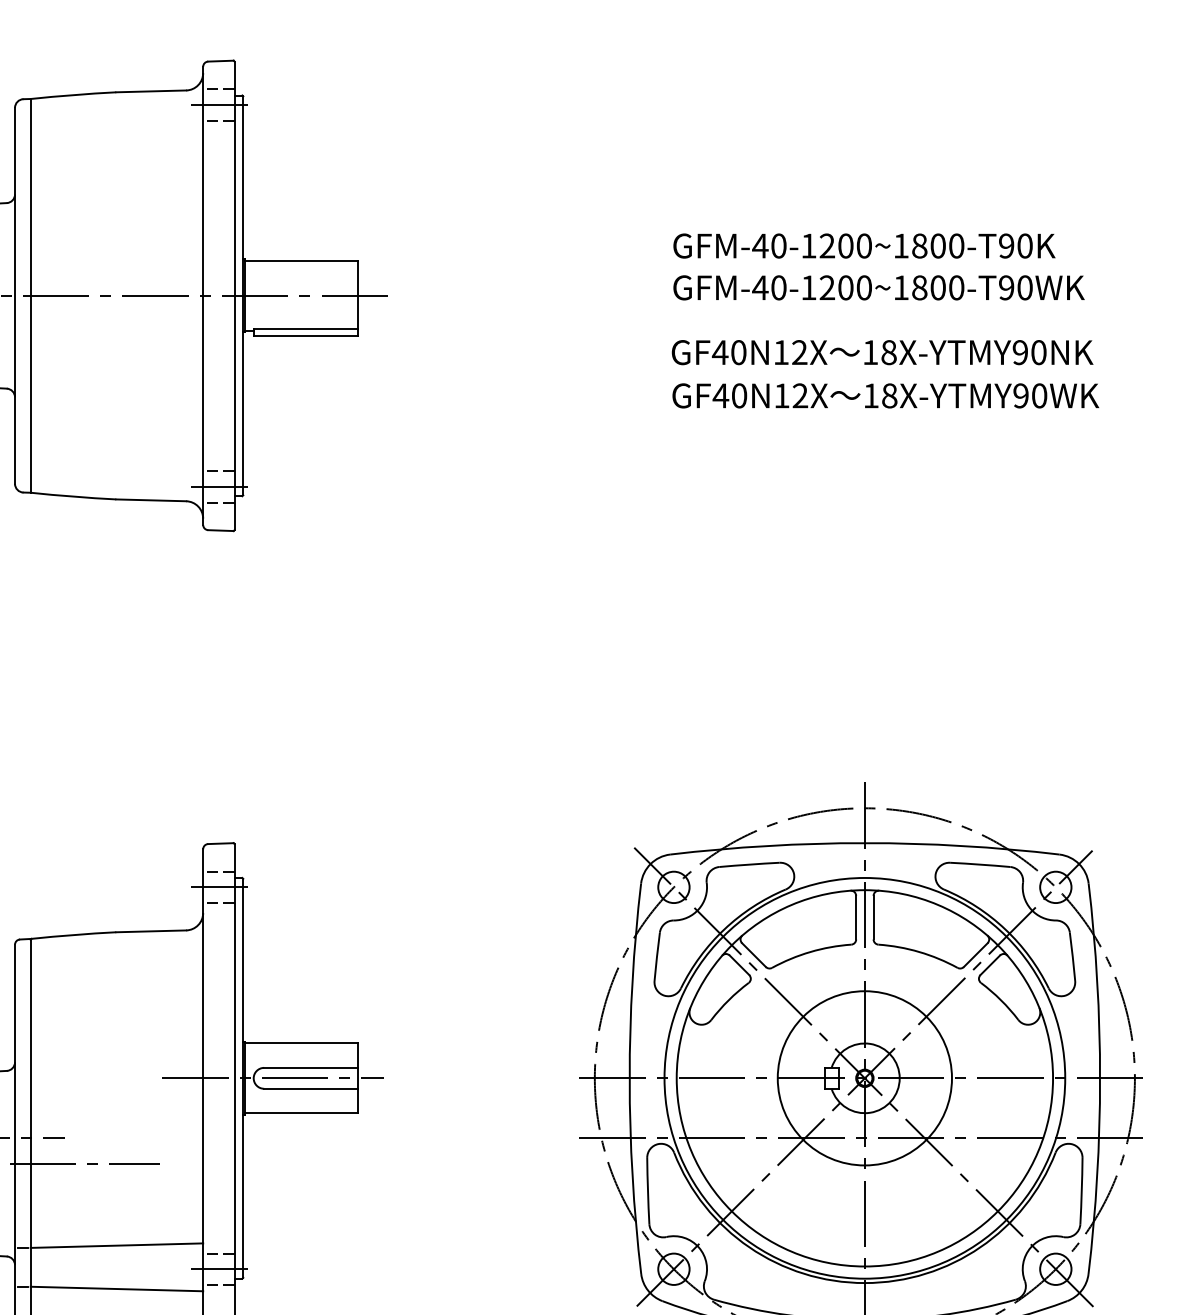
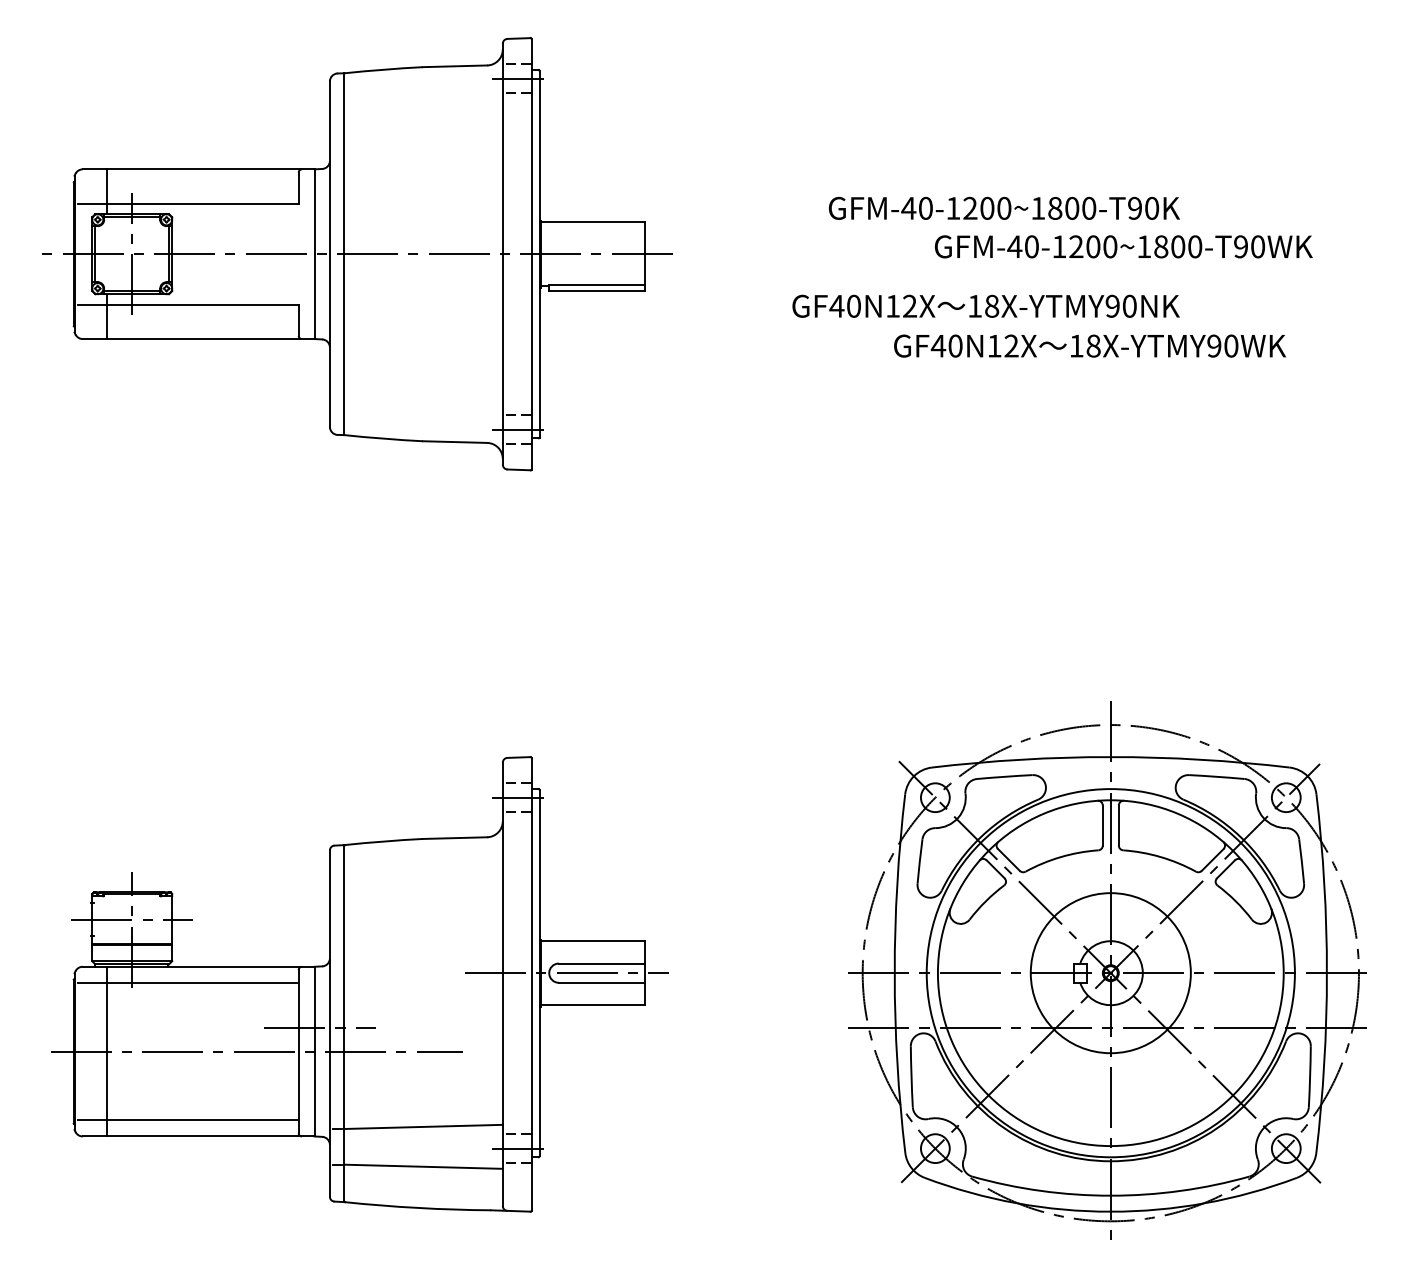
text: (864, 245) -> (1004, 207), moved
text: (881, 351) -> (985, 305), moved
text: (885, 395) -> (1089, 345), moved

